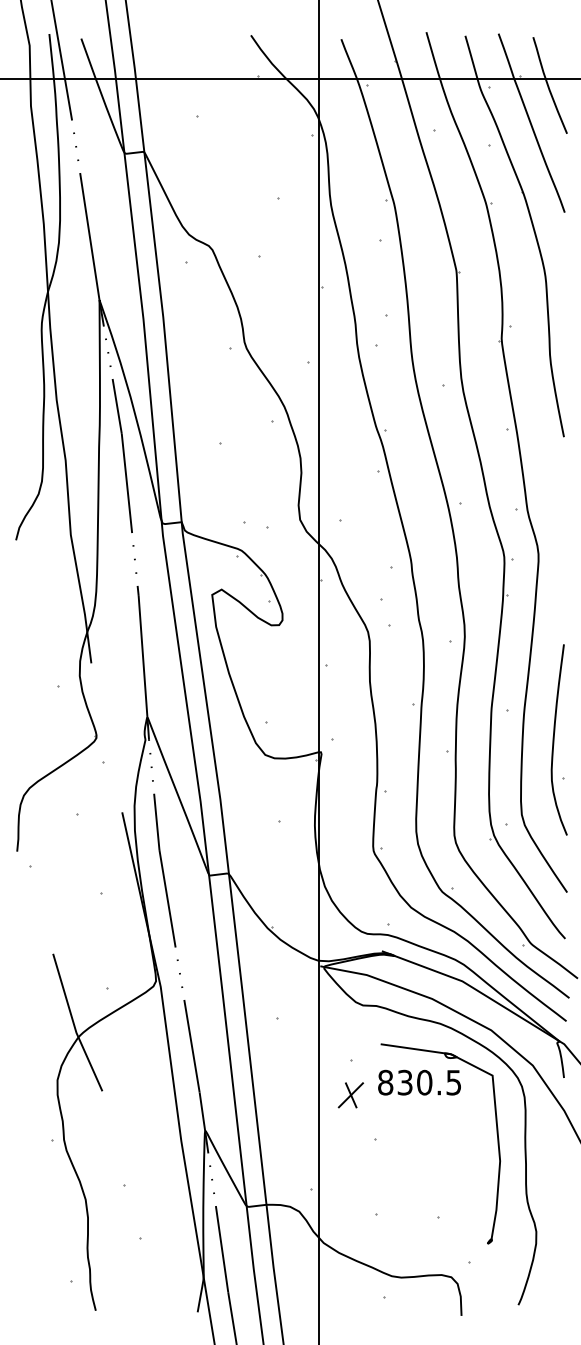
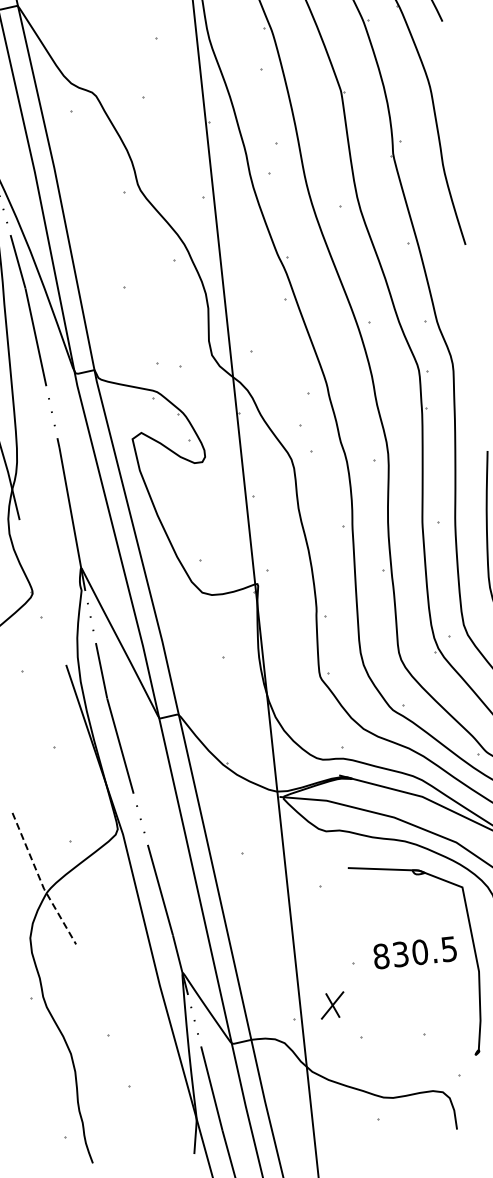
line: (73, 1024) -> (40, 881), solid -> dashed
text: (419, 1082) -> (415, 952), moved
part: (350, 1095) -> (332, 1005), moved

